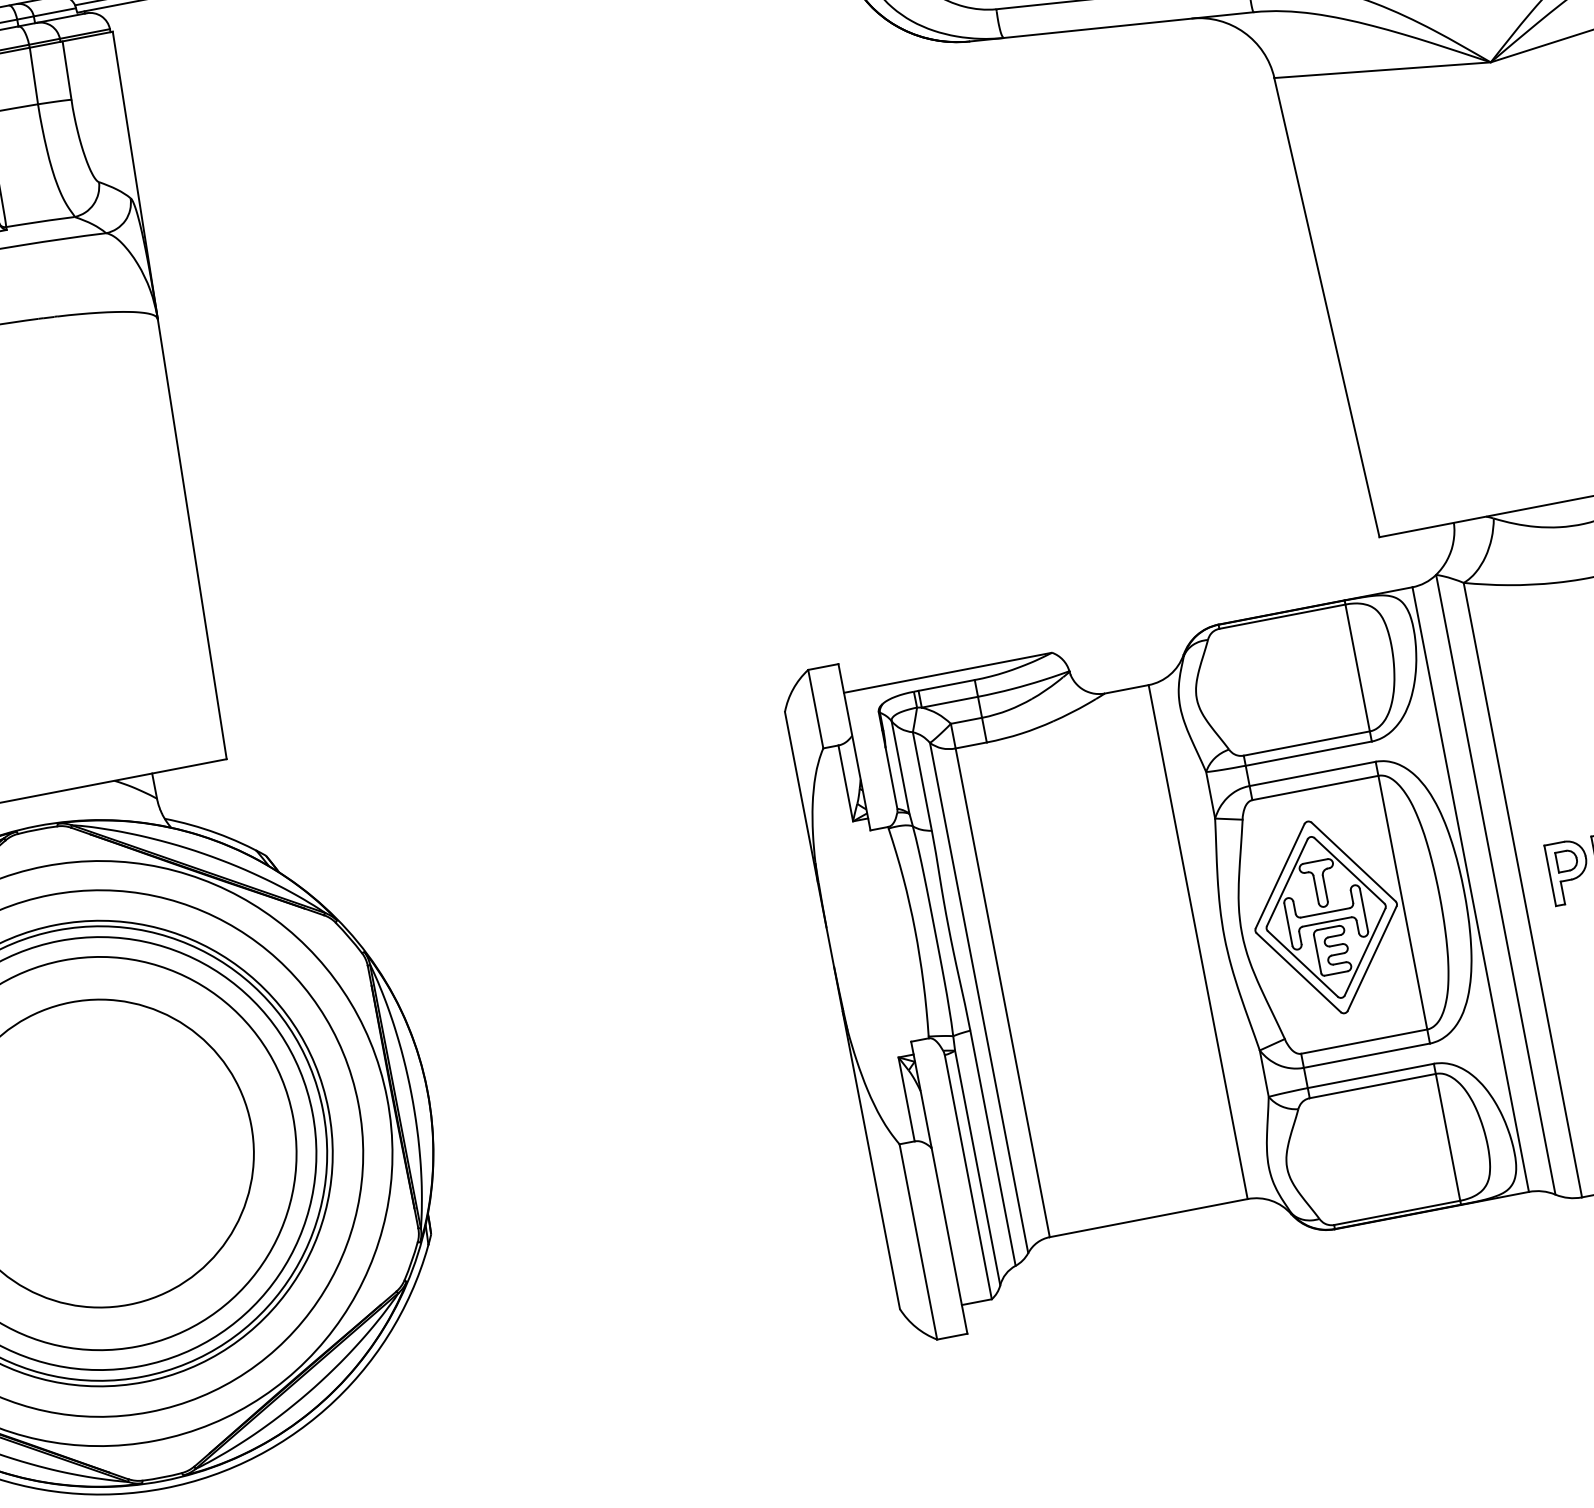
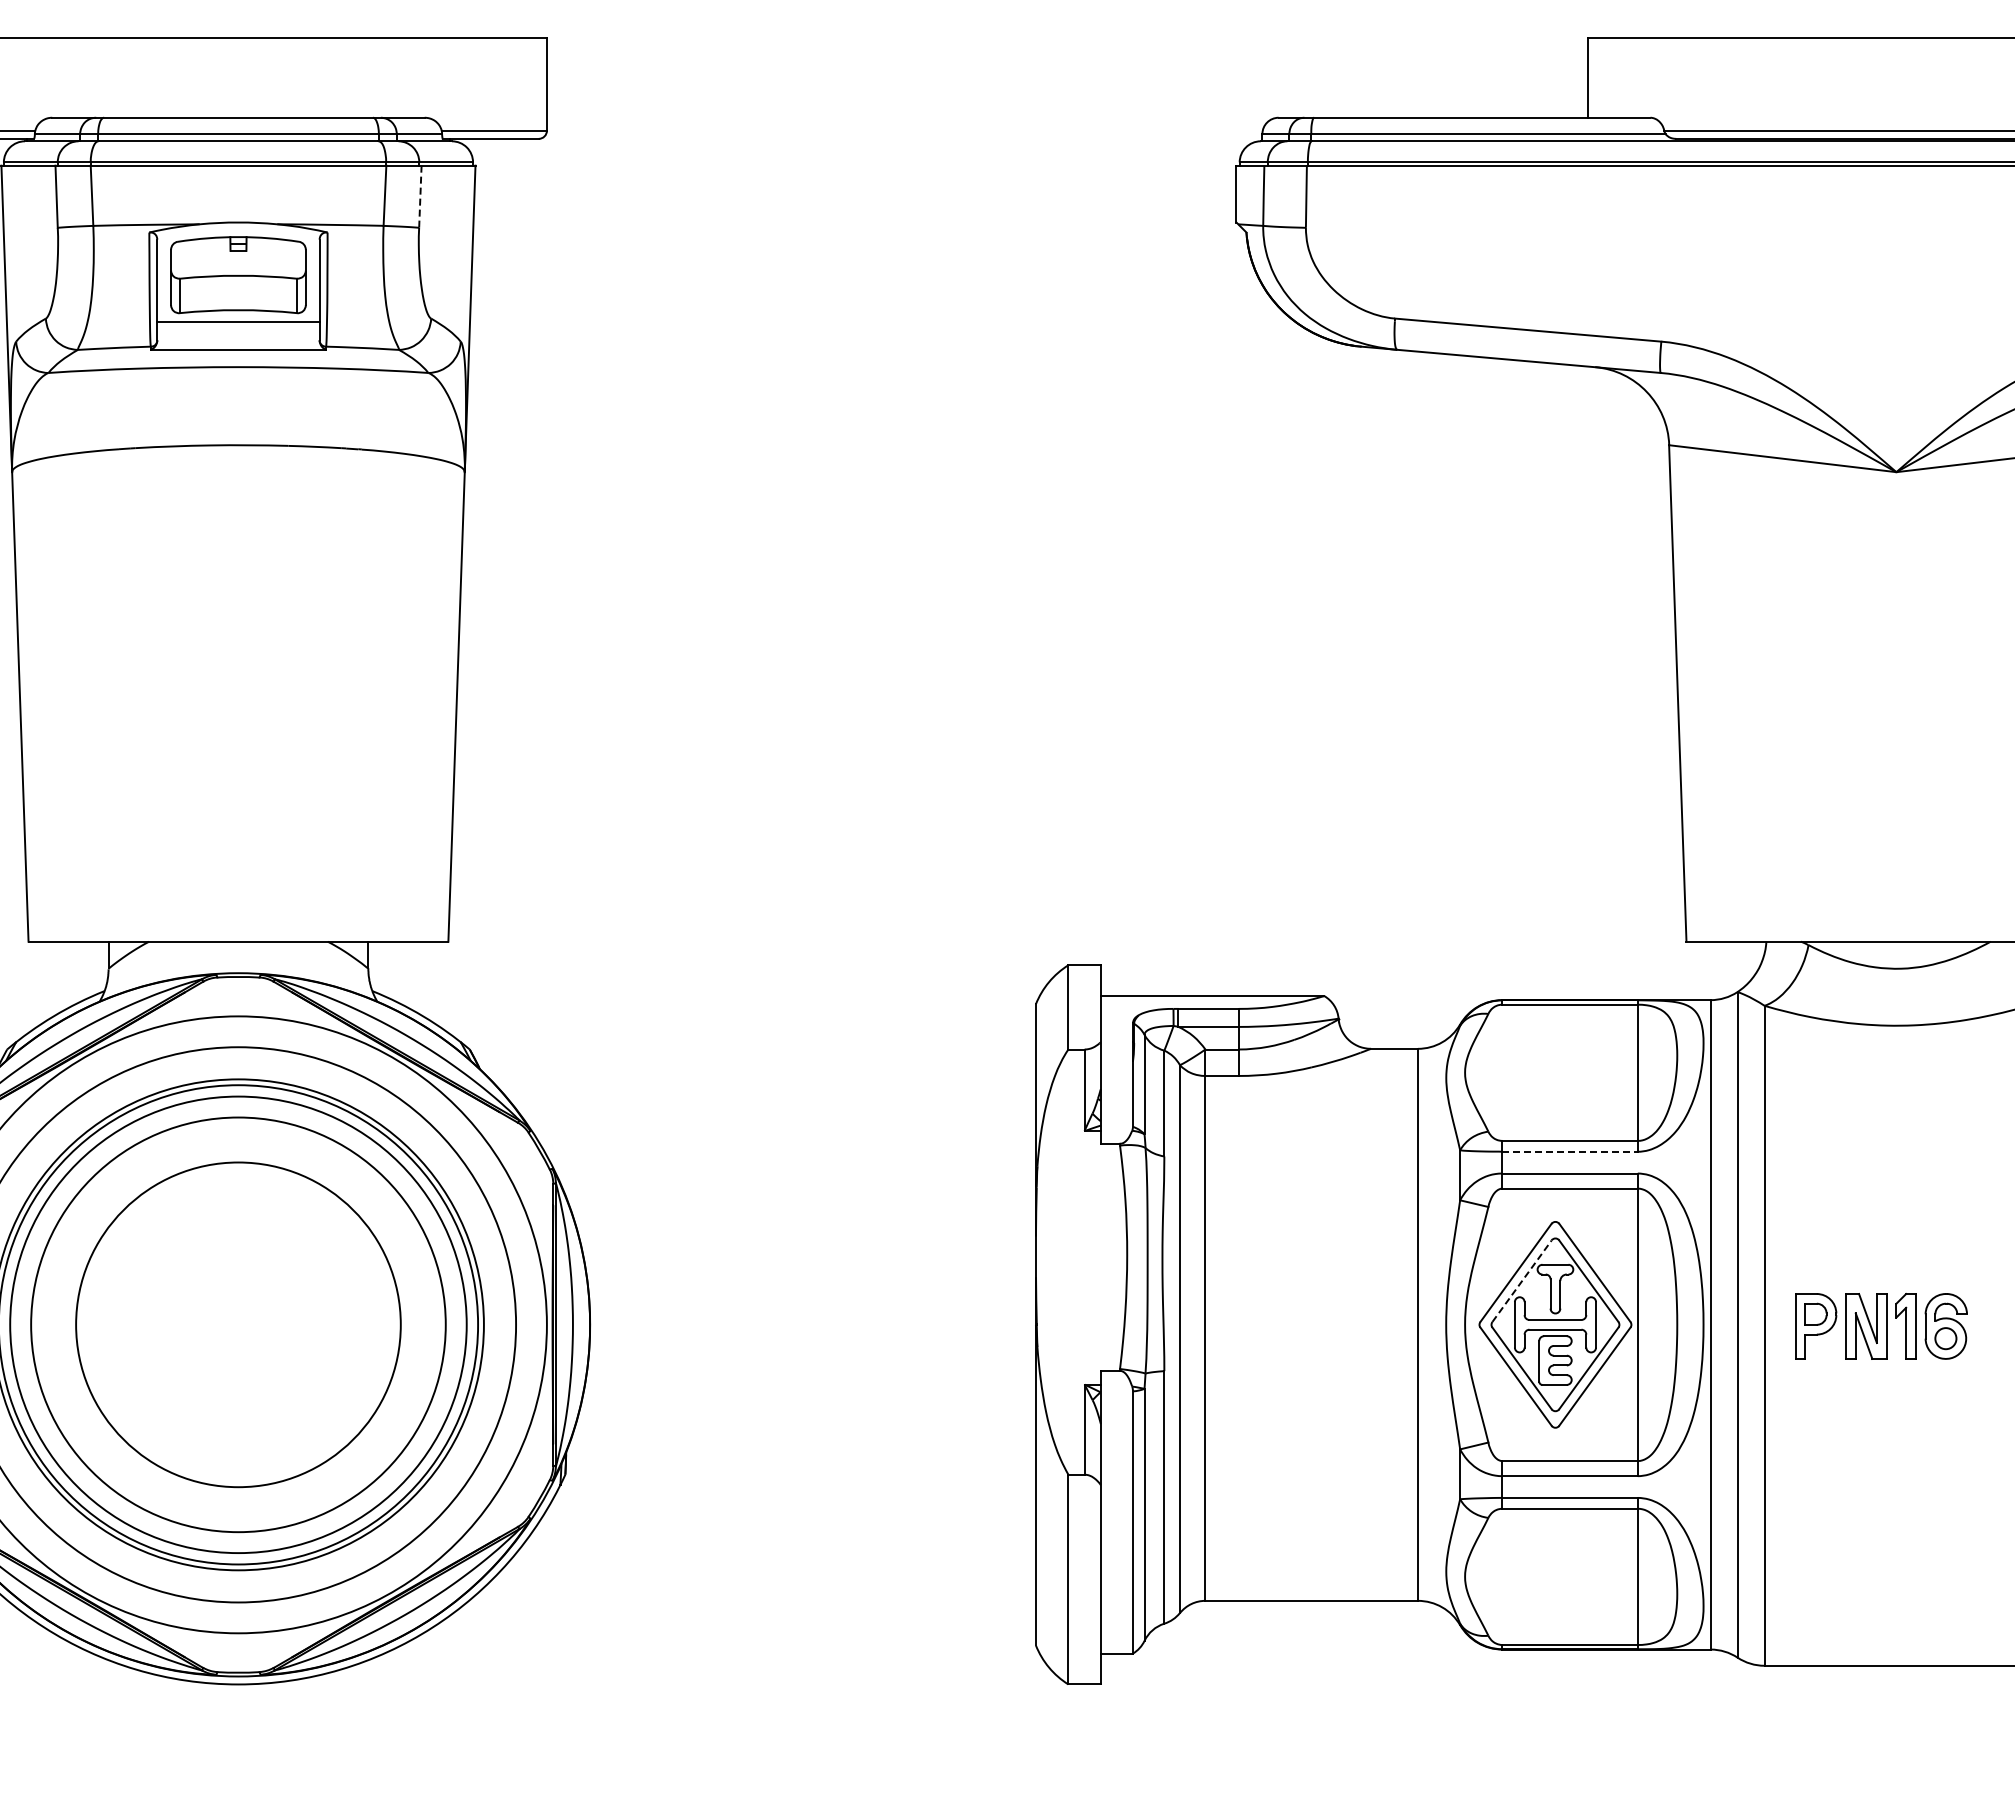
line: (67, 71) -> (420, 197), solid -> dashed
line: (1309, 753) -> (1570, 1151), solid -> dashed
line: (1287, 882) -> (1522, 1280), solid -> dashed

